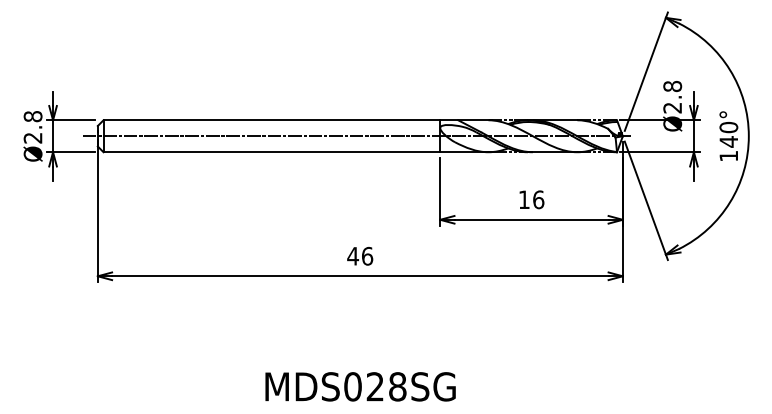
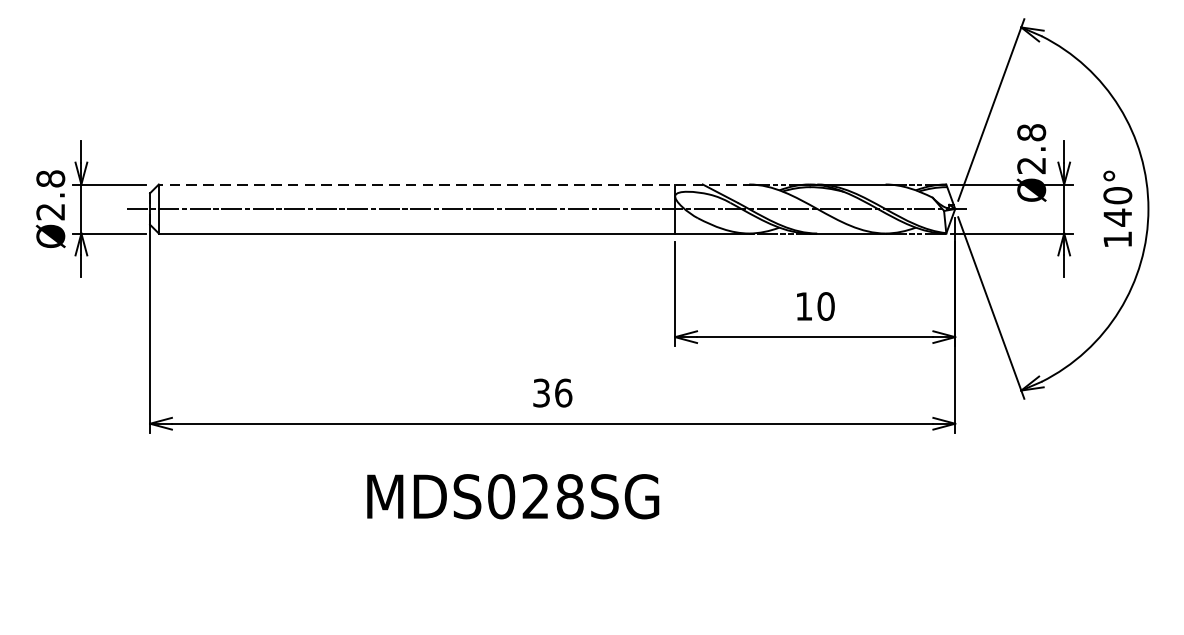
line: (297, 120) -> (456, 184), solid -> dashed
text: (538, 199) -> (825, 305), 16 -> 10
text: (353, 255) -> (542, 391), 46 -> 36
text: (360, 386) -> (513, 496), moved

